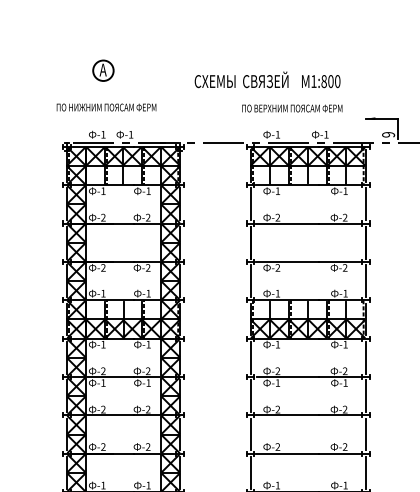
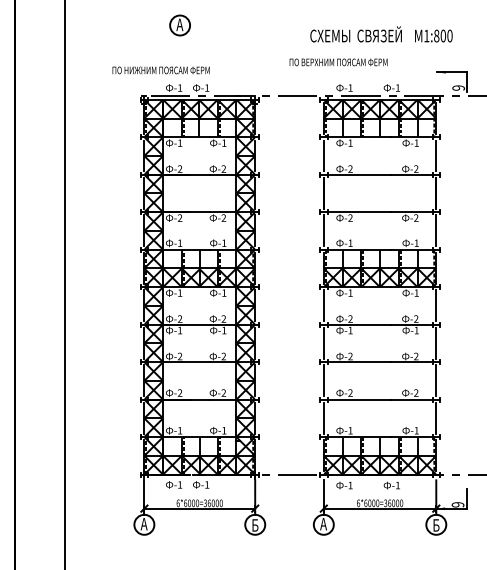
text: (267, 79) -> (381, 34), moved
text: (105, 107) -> (160, 70), moved
text: (292, 108) -> (338, 62), moved

